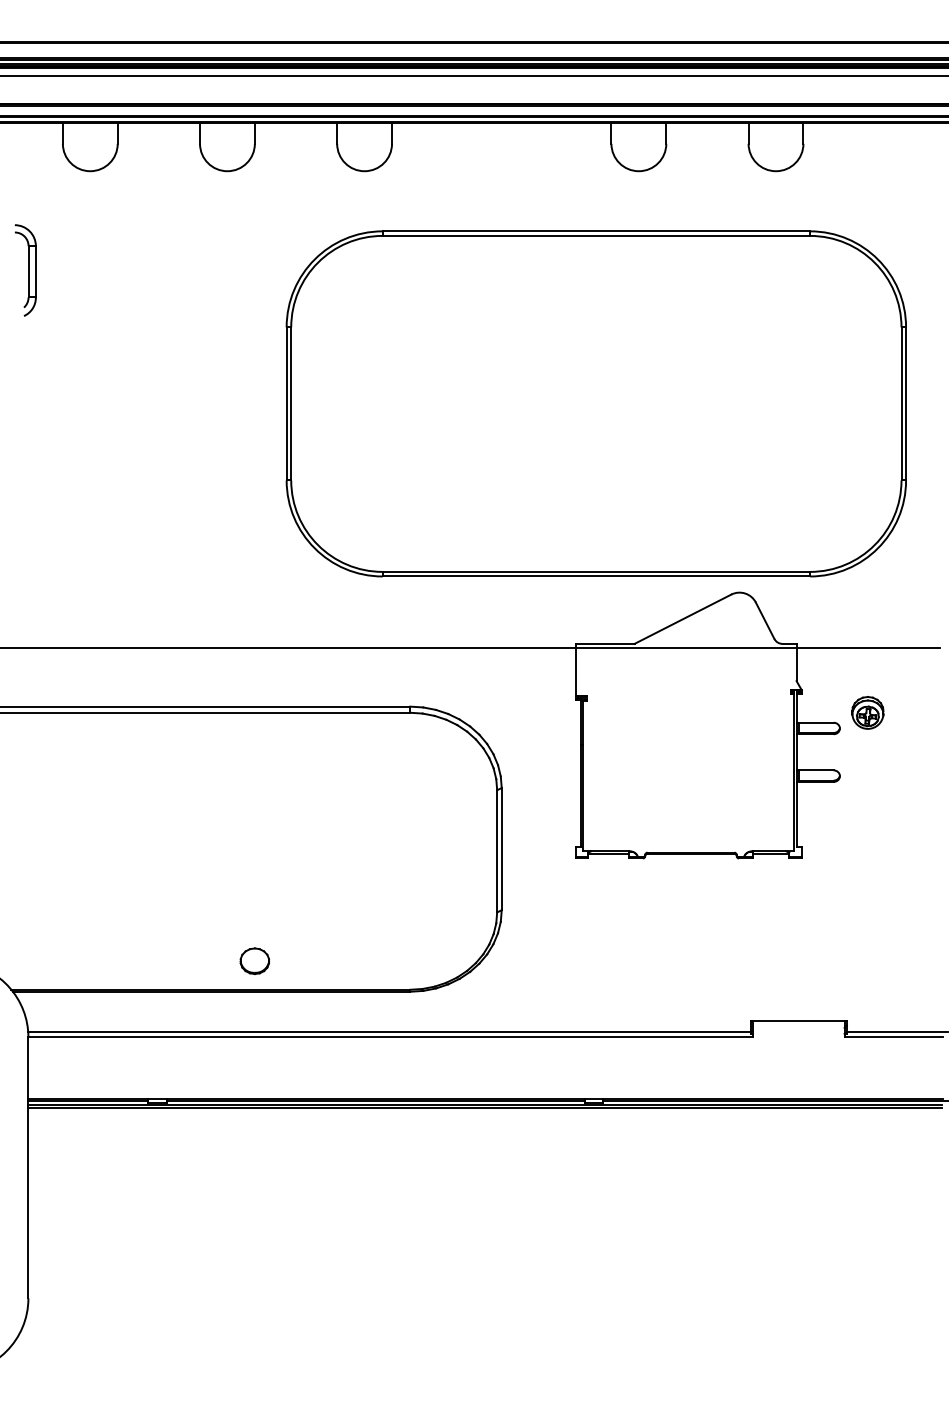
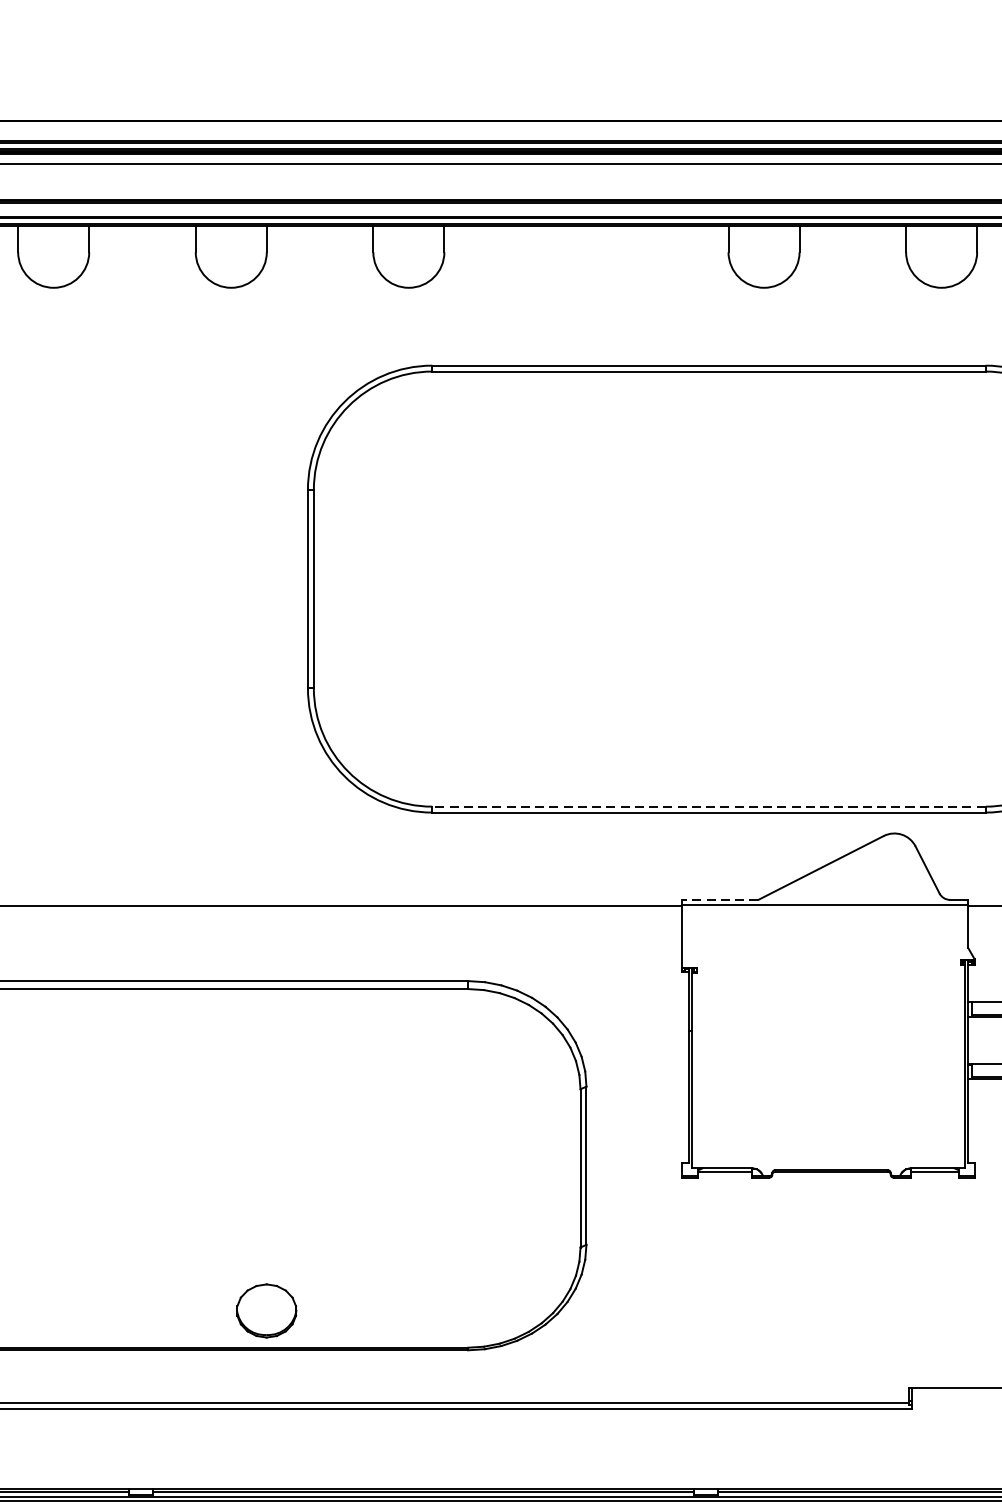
line: (596, 571) -> (709, 806), solid -> dashed
line: (604, 643) -> (719, 899), solid -> dashed
part: (254, 960) -> (266, 1309), size x1.6

